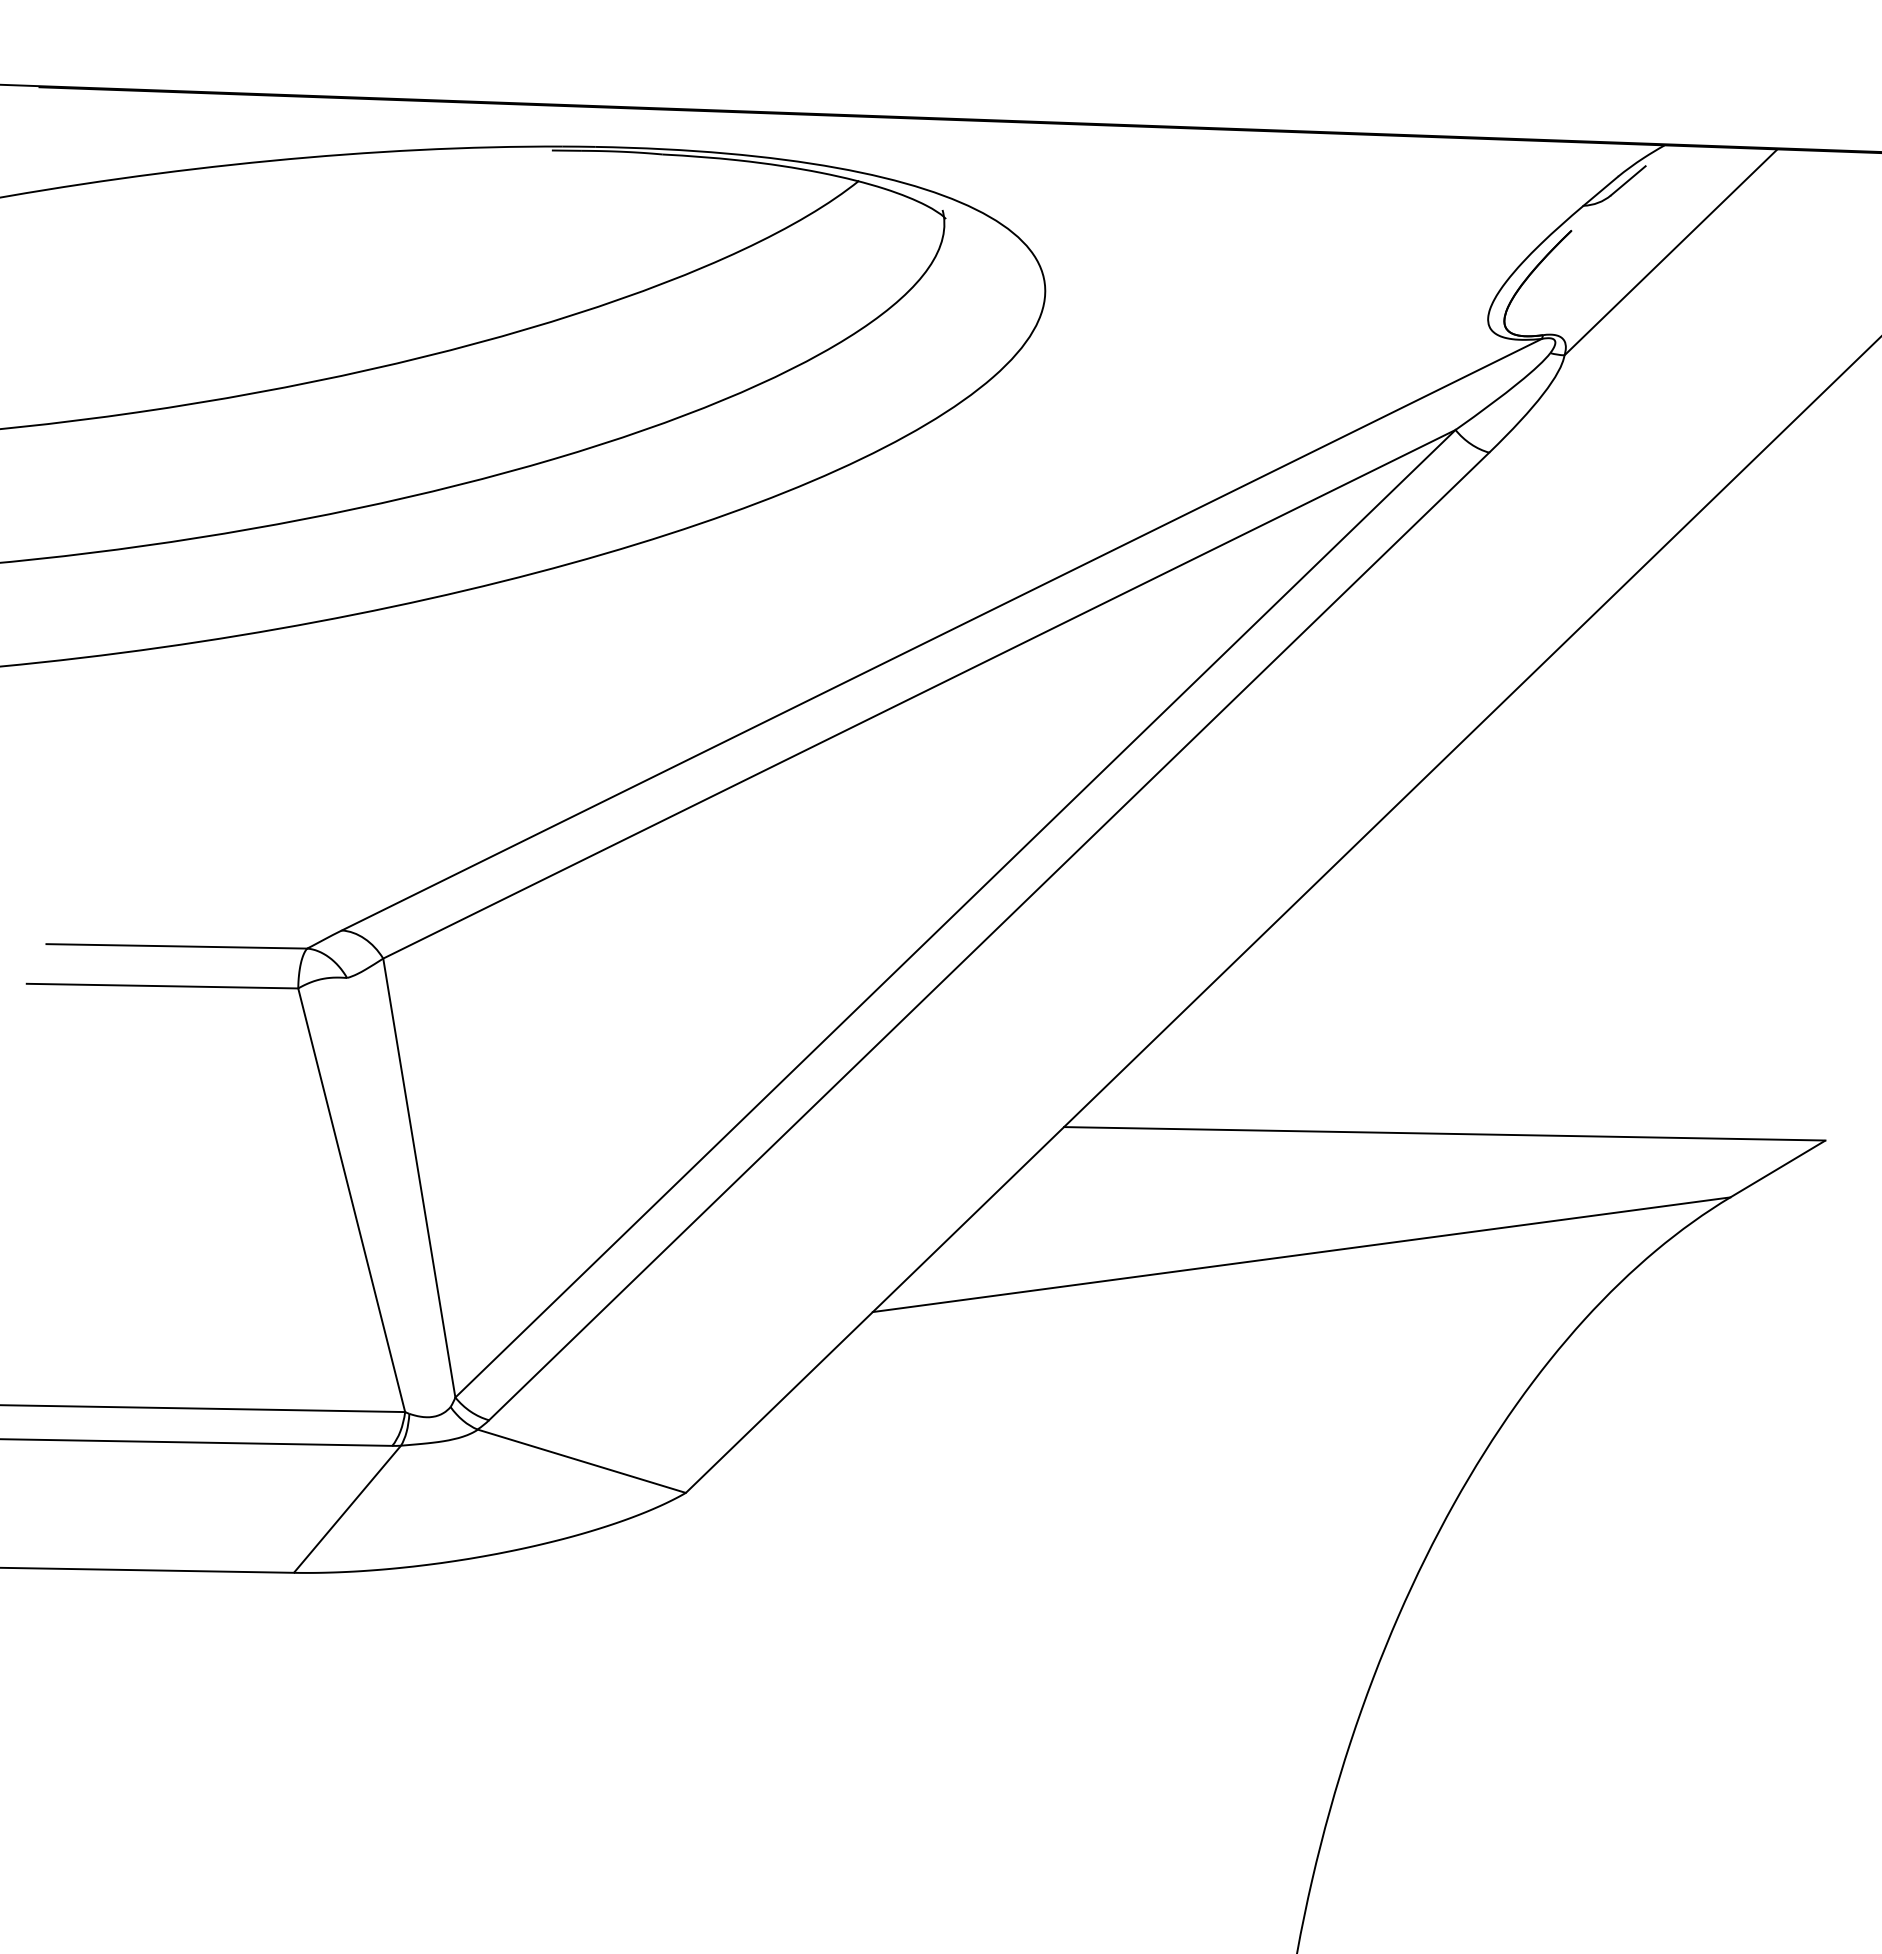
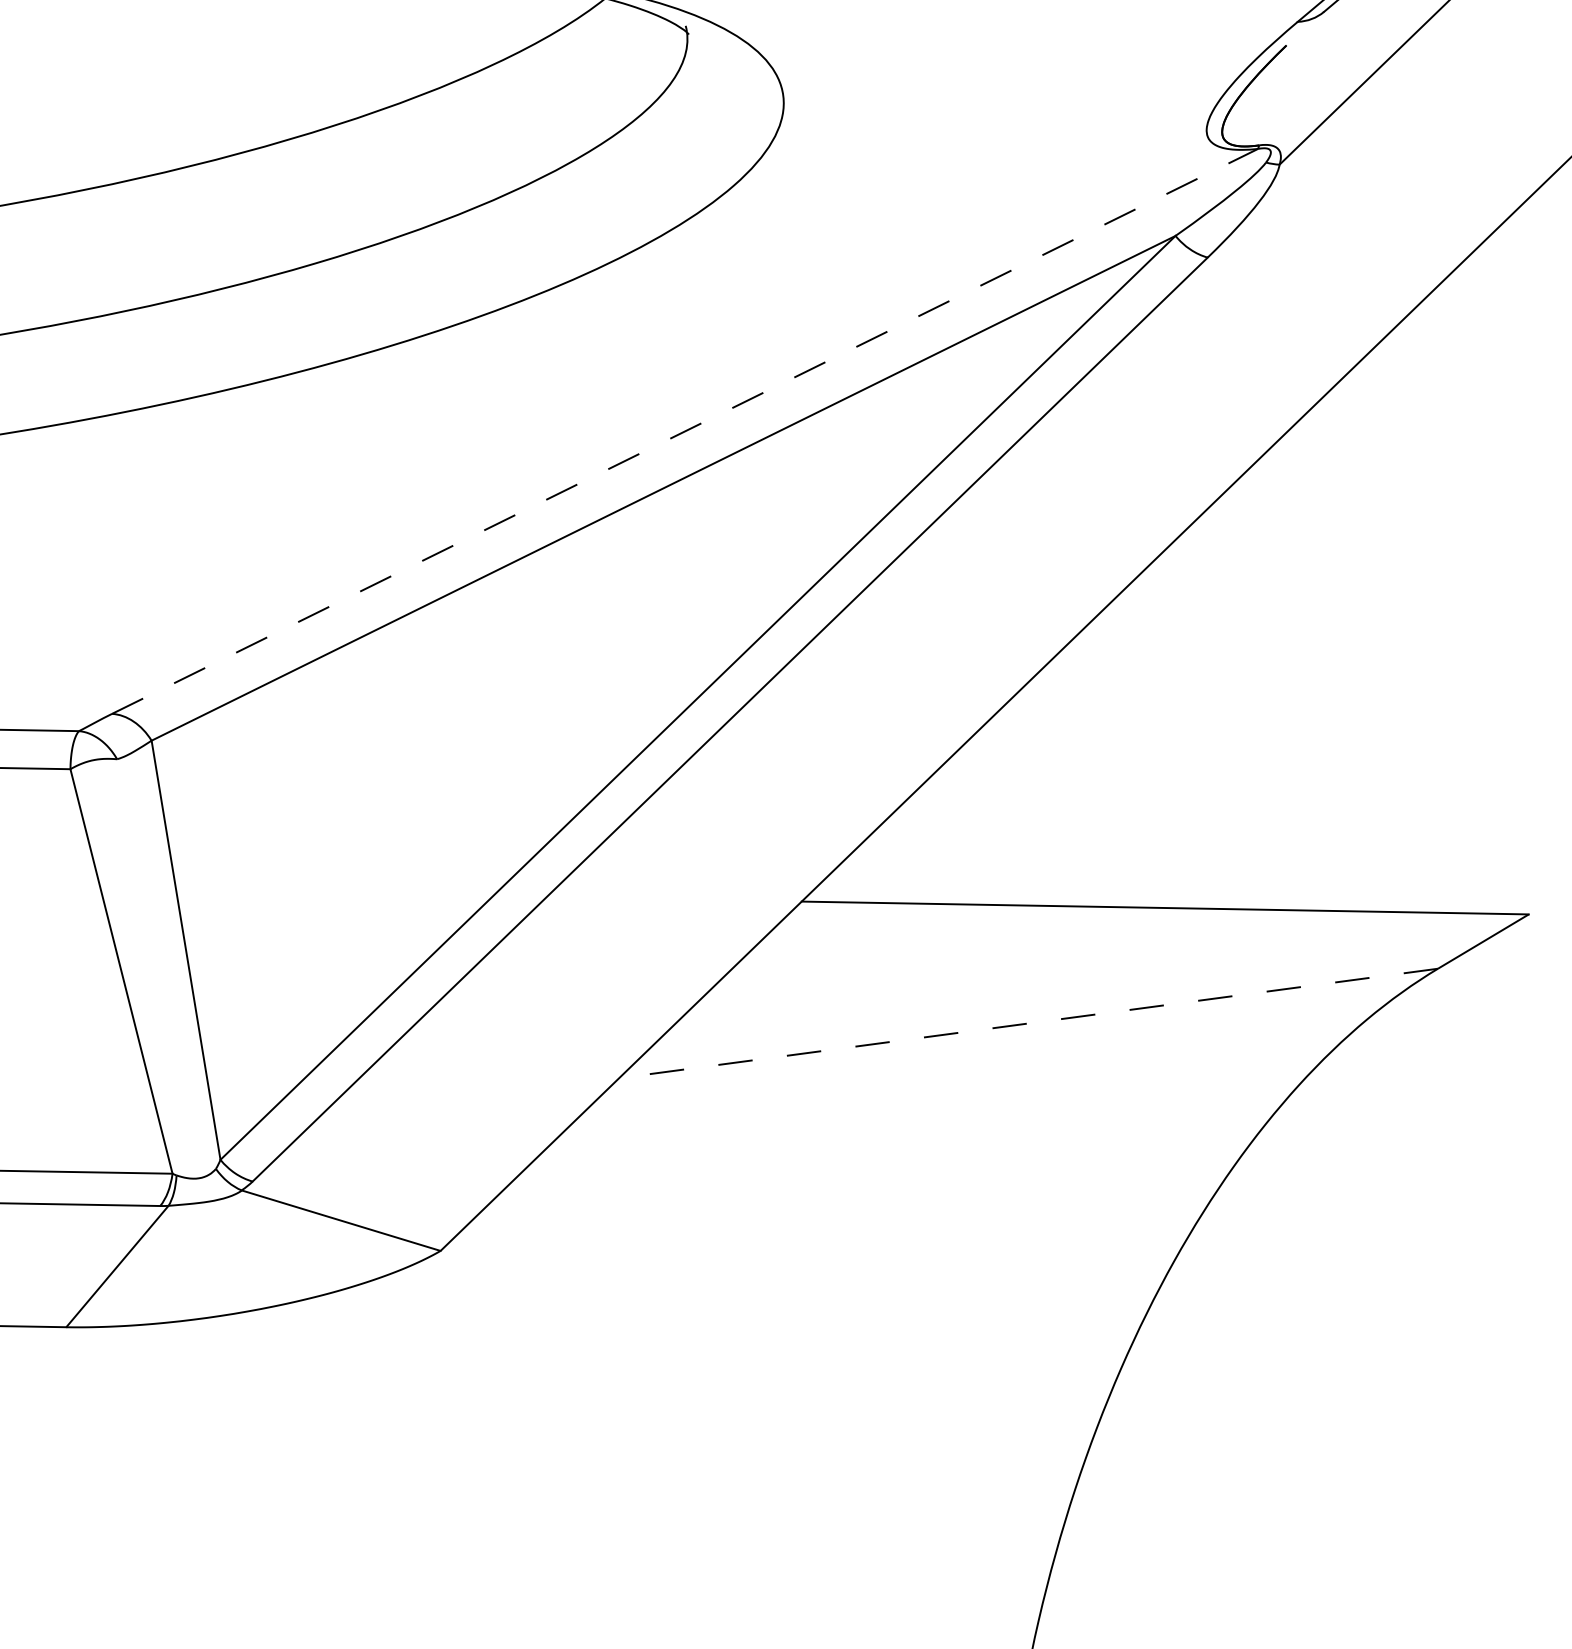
line: (941, 634) -> (684, 431), solid -> dashed
line: (1301, 1254) -> (1028, 1023), solid -> dashed

